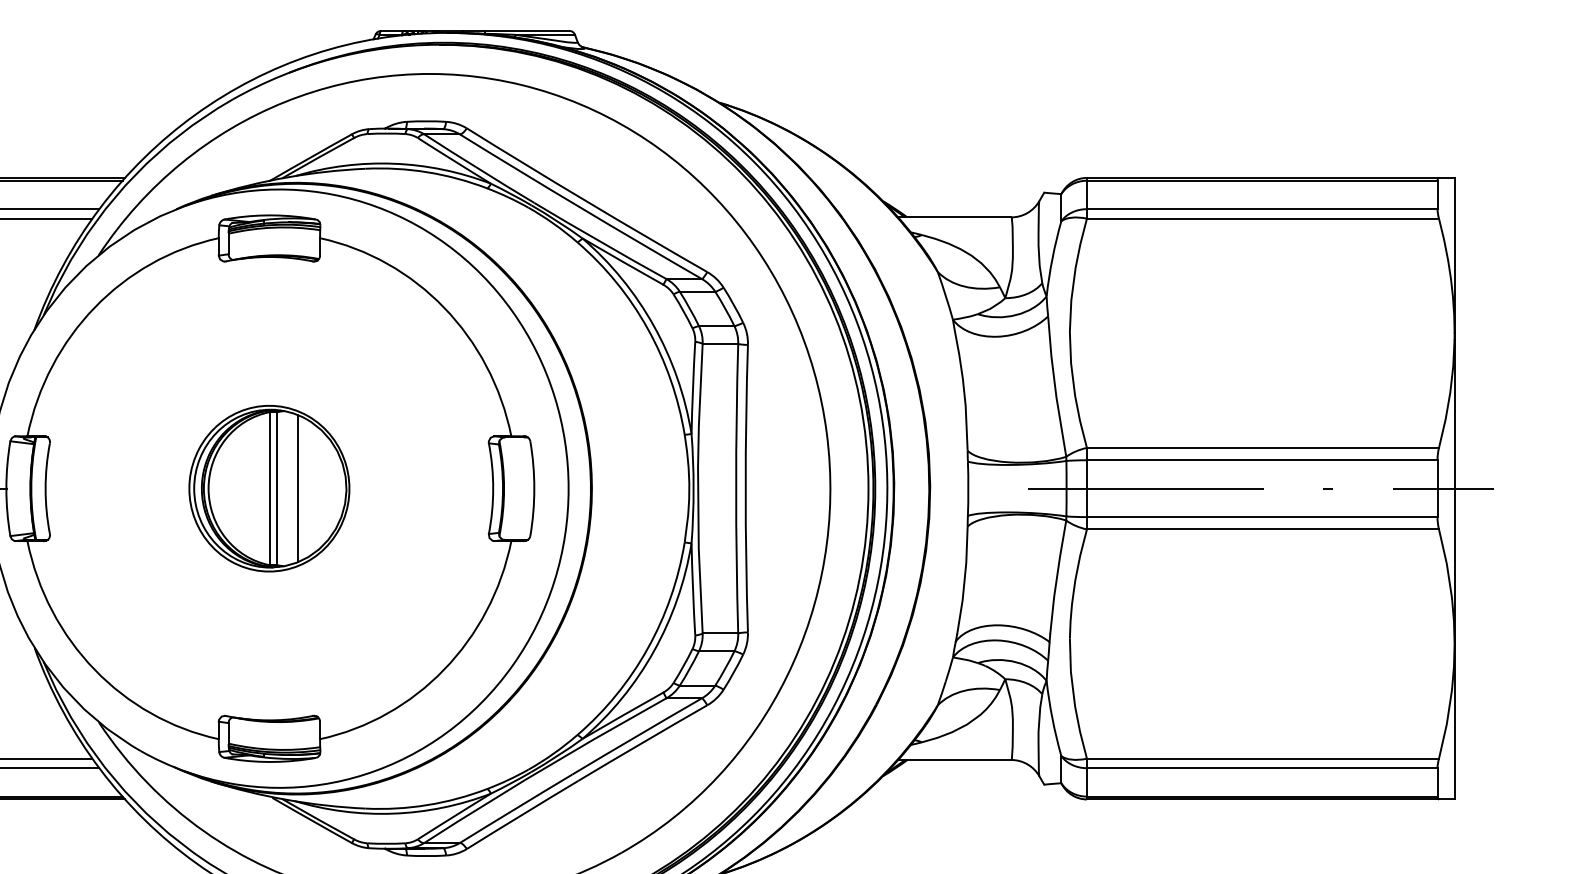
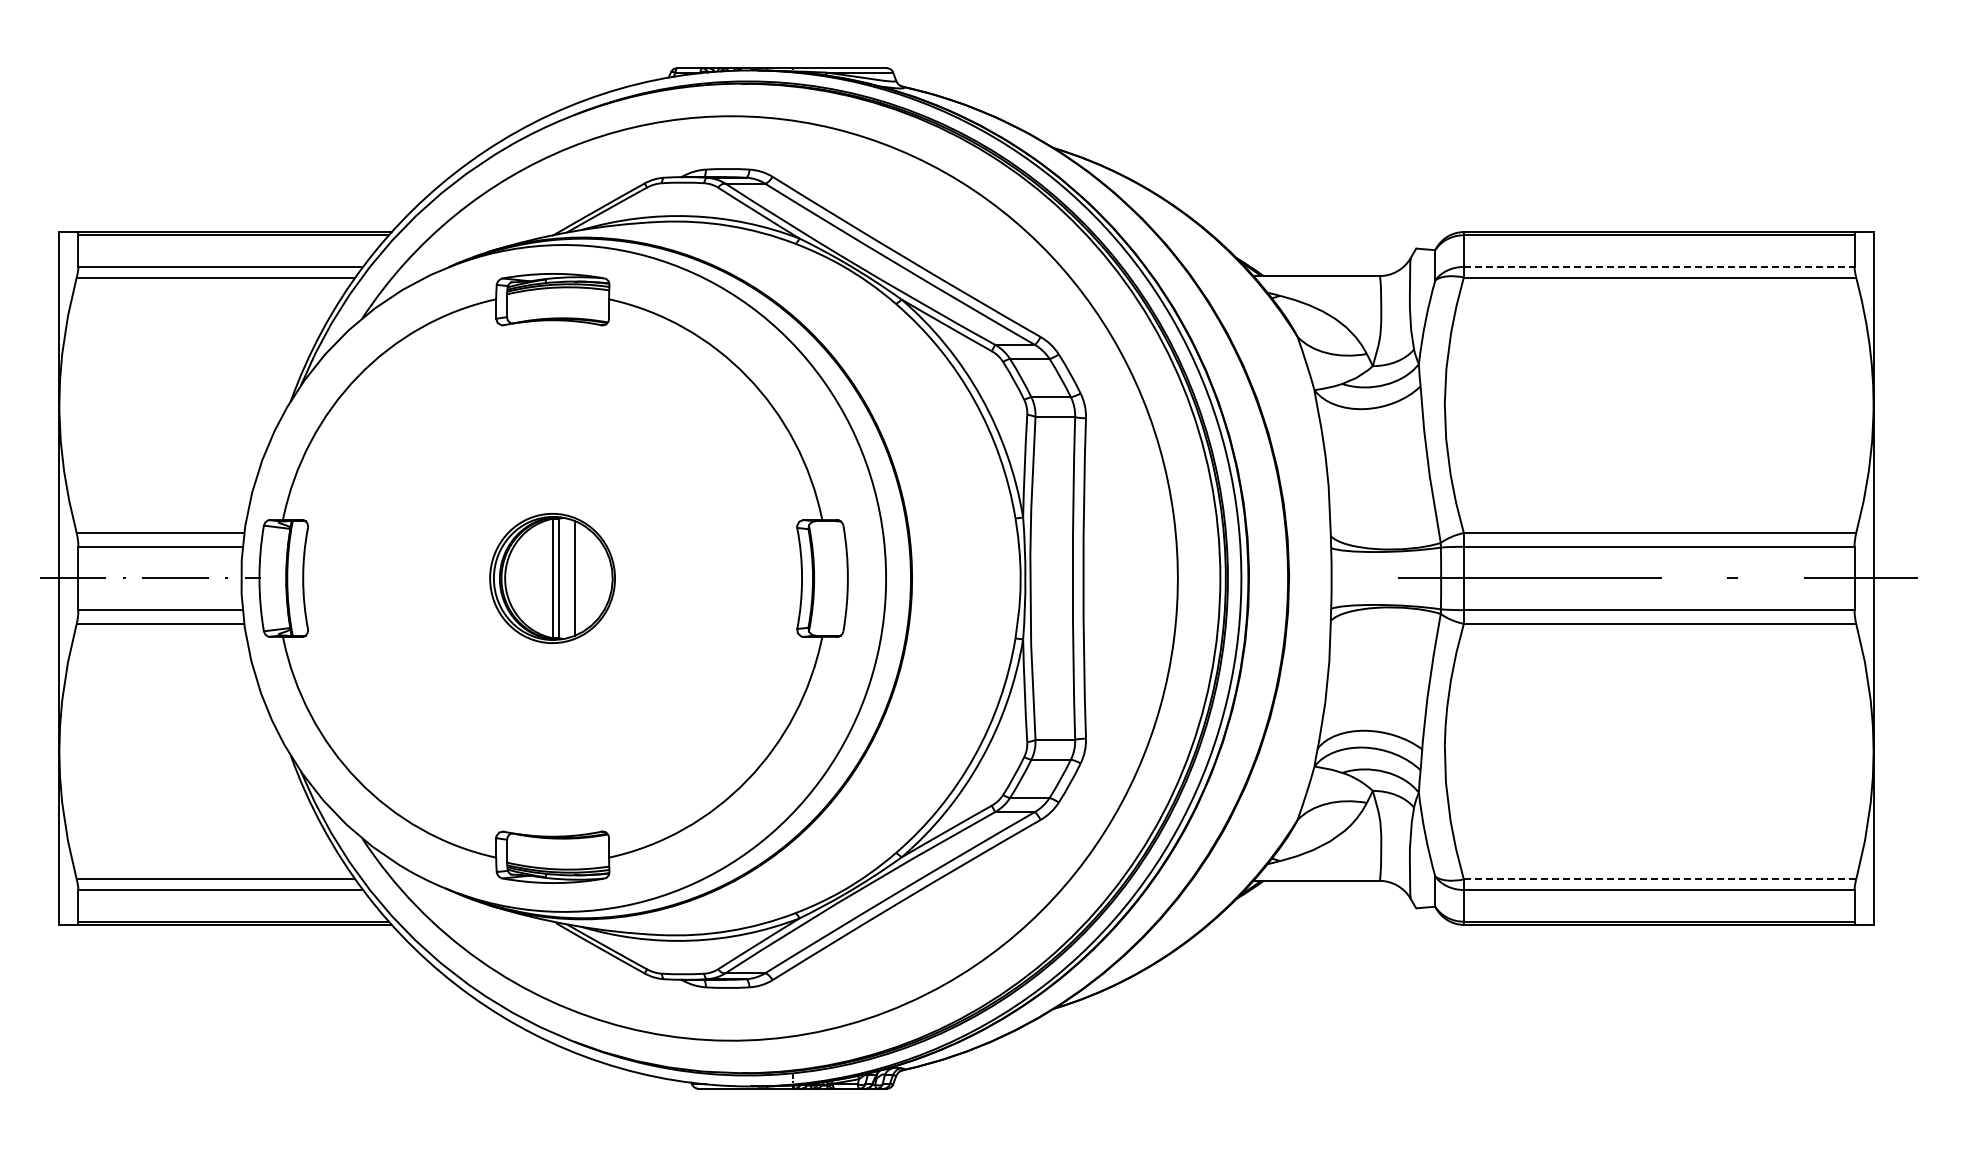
line: (1262, 208) -> (1659, 266), solid -> dashed
part: (269, 488) -> (552, 578), size x0.7
line: (1262, 758) -> (1659, 879), solid -> dashed

